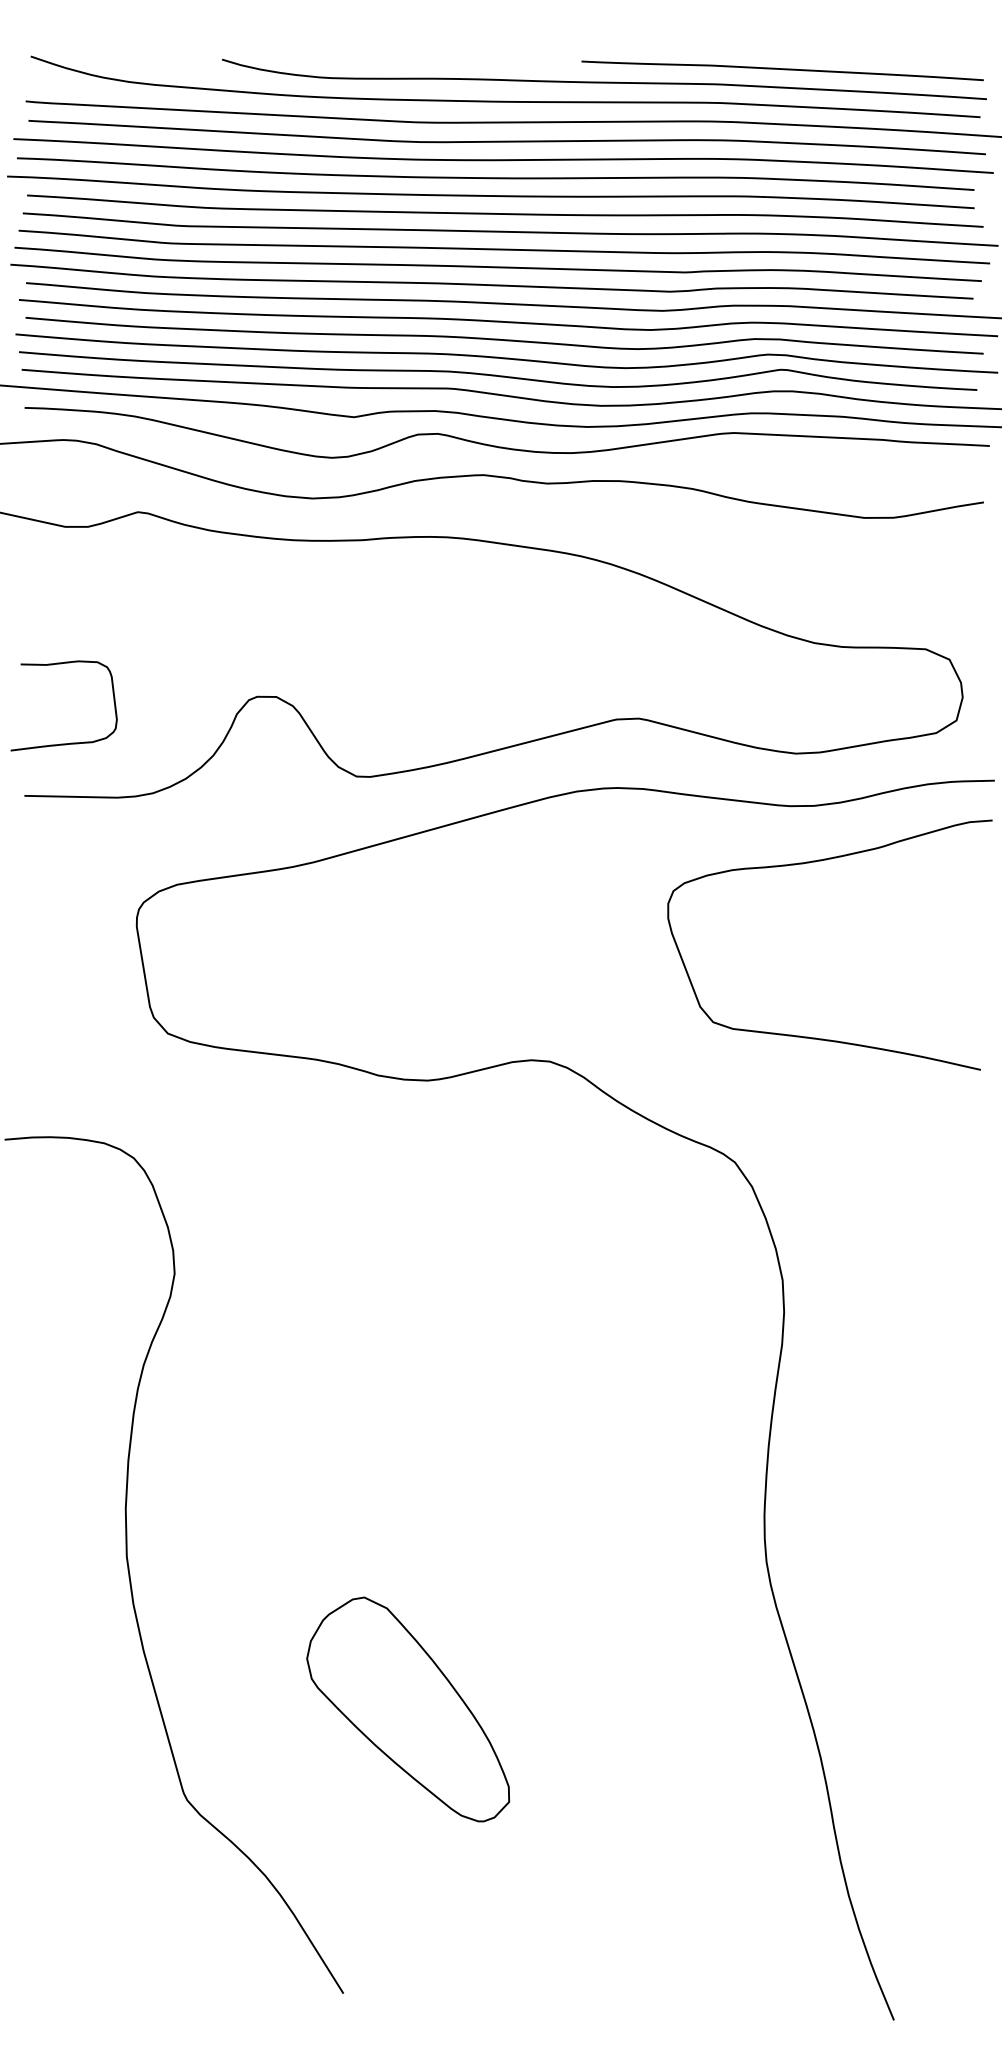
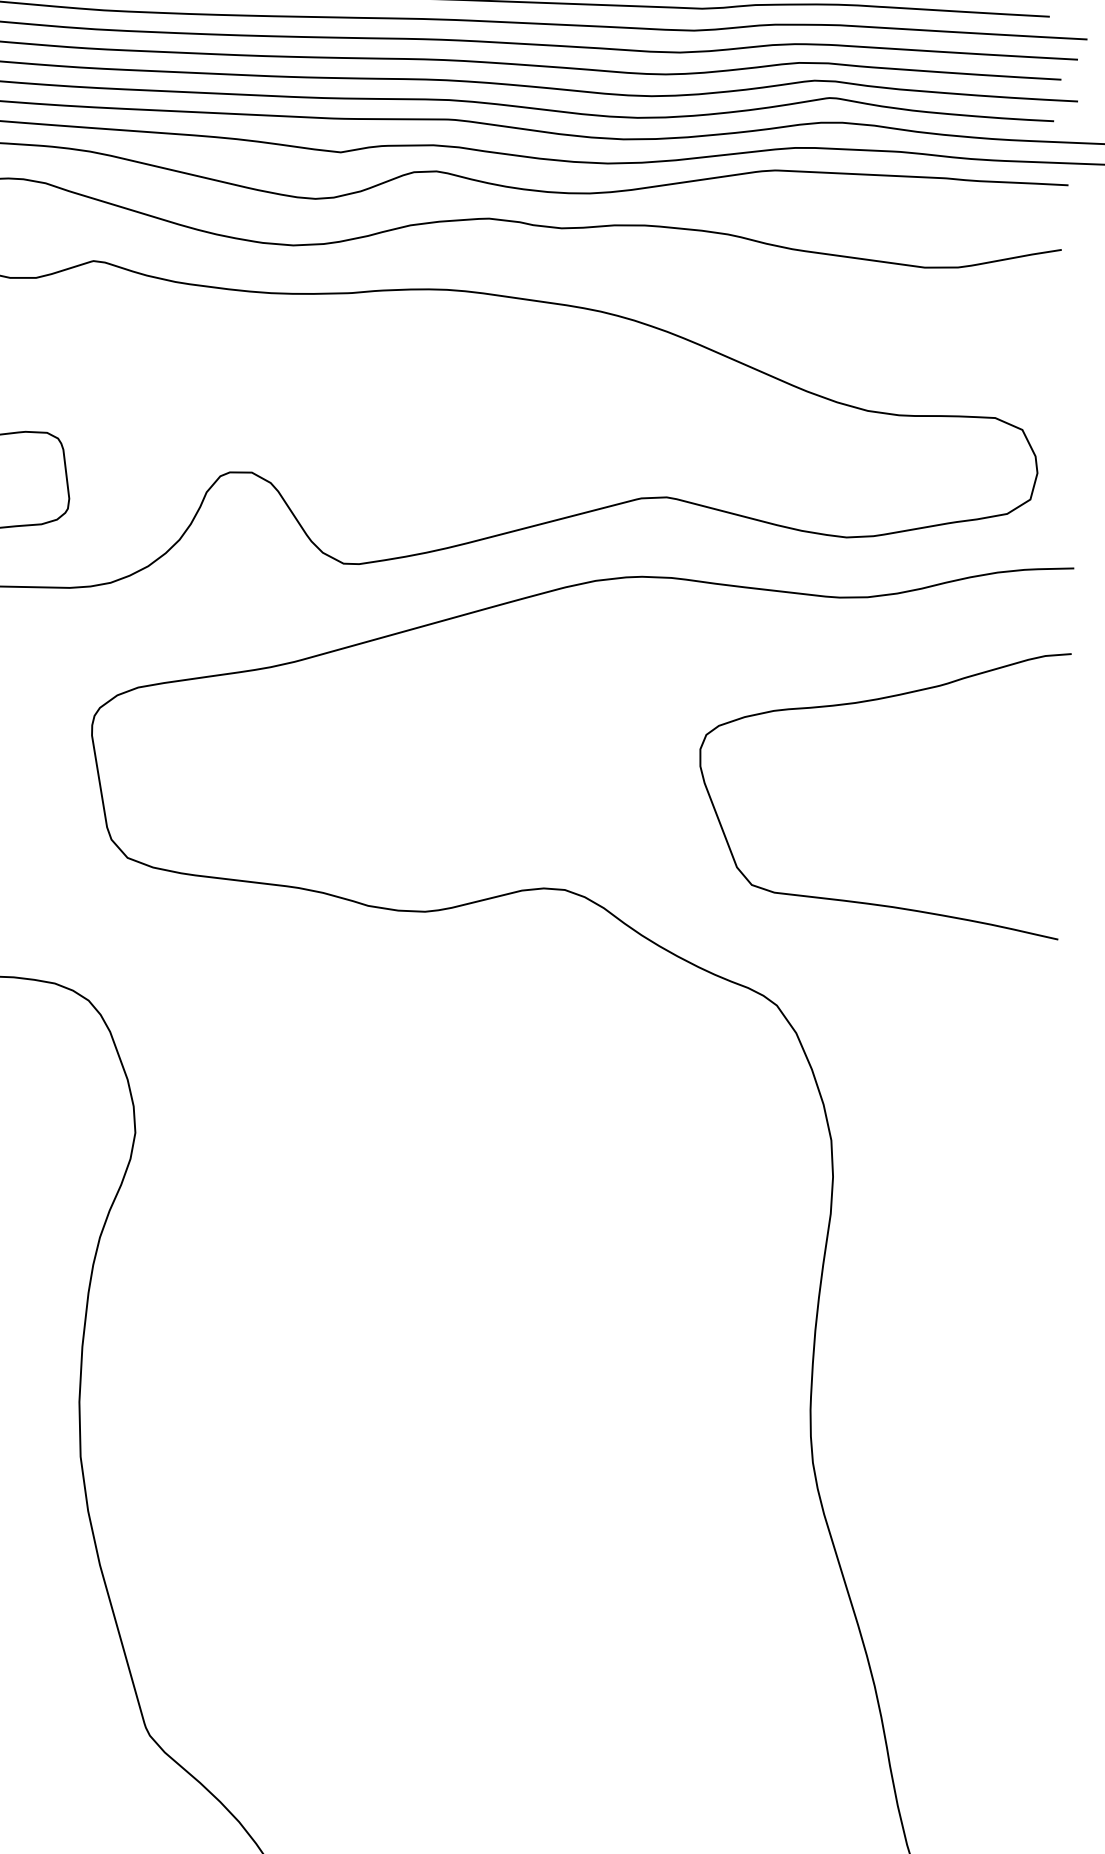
curve: (815, 862) -> (868, 702), moved
part: (408, 1709) -> (403, 1631), removed

